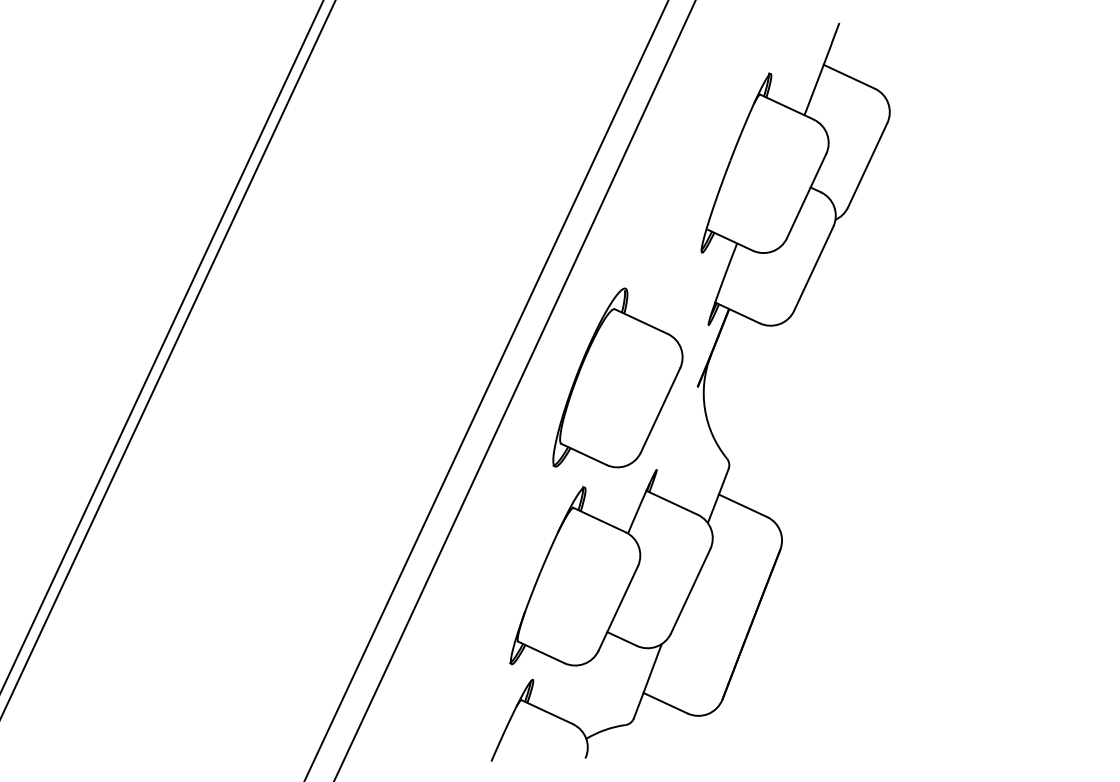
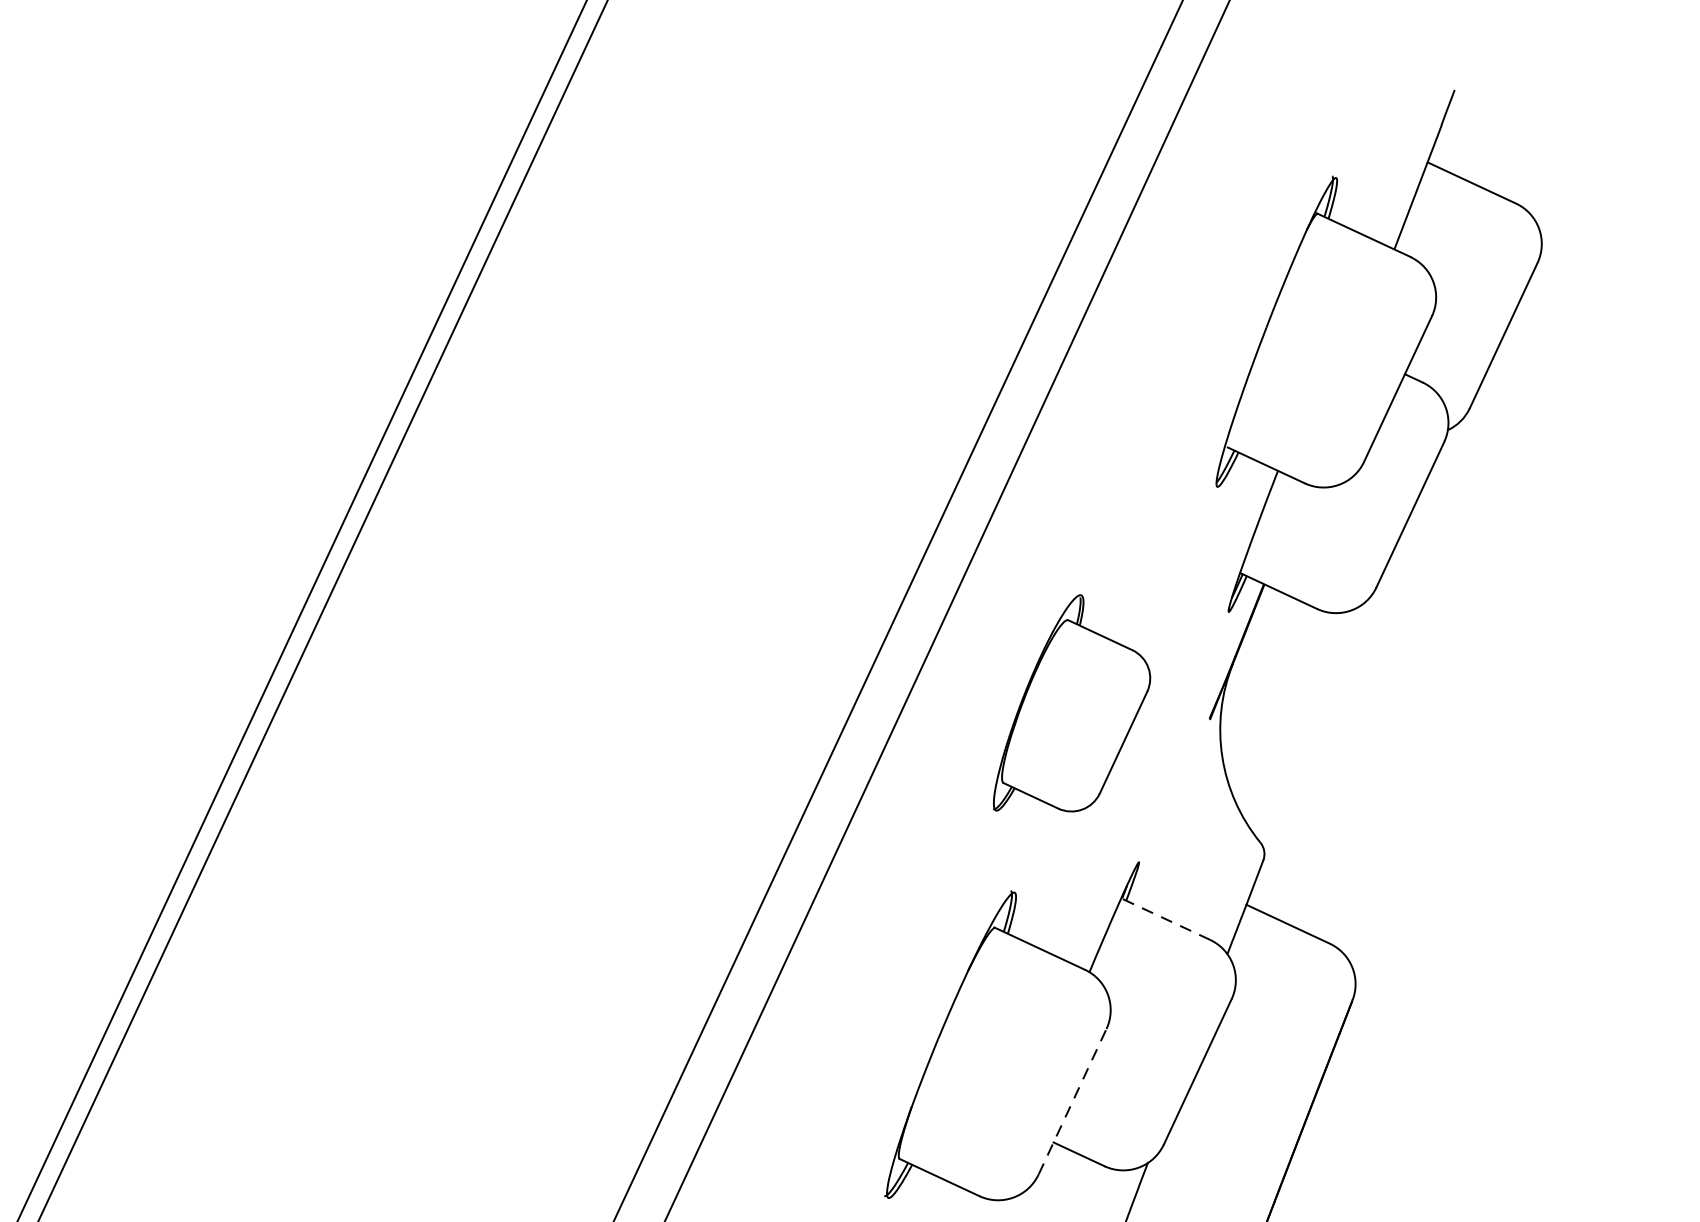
part: (617, 377) -> (1071, 702), size x0.7
line: (671, 502) -> (1164, 918), solid -> dashed
line: (618, 608) -> (1072, 1101), solid -> dashed

